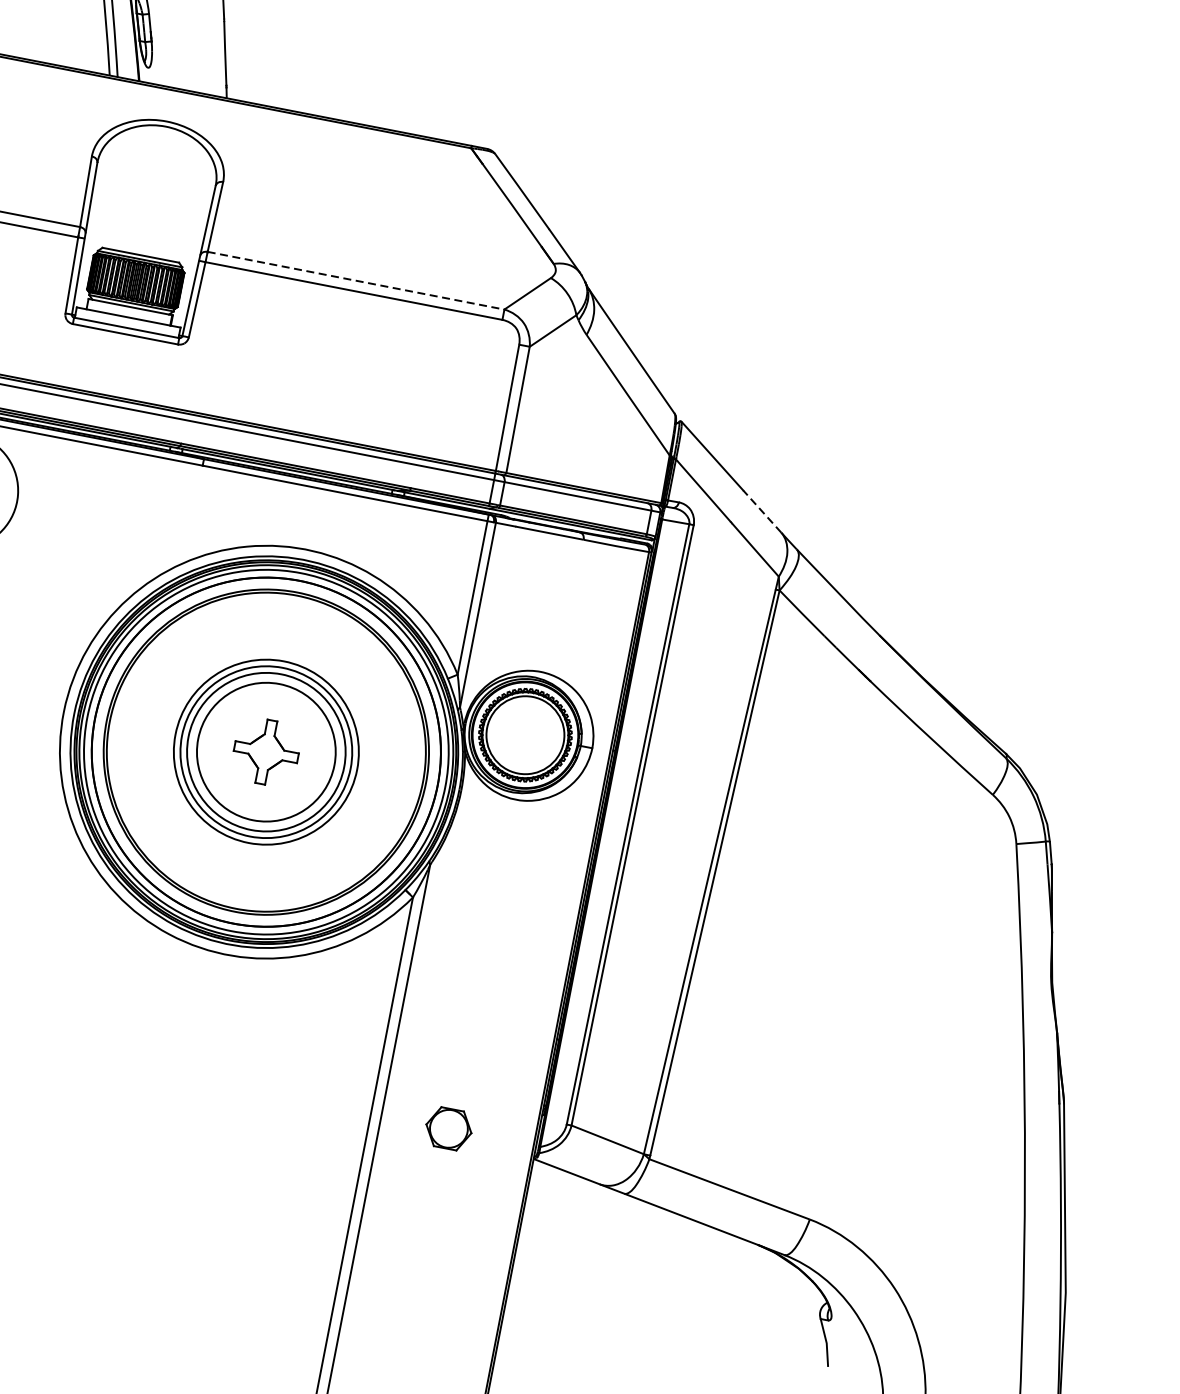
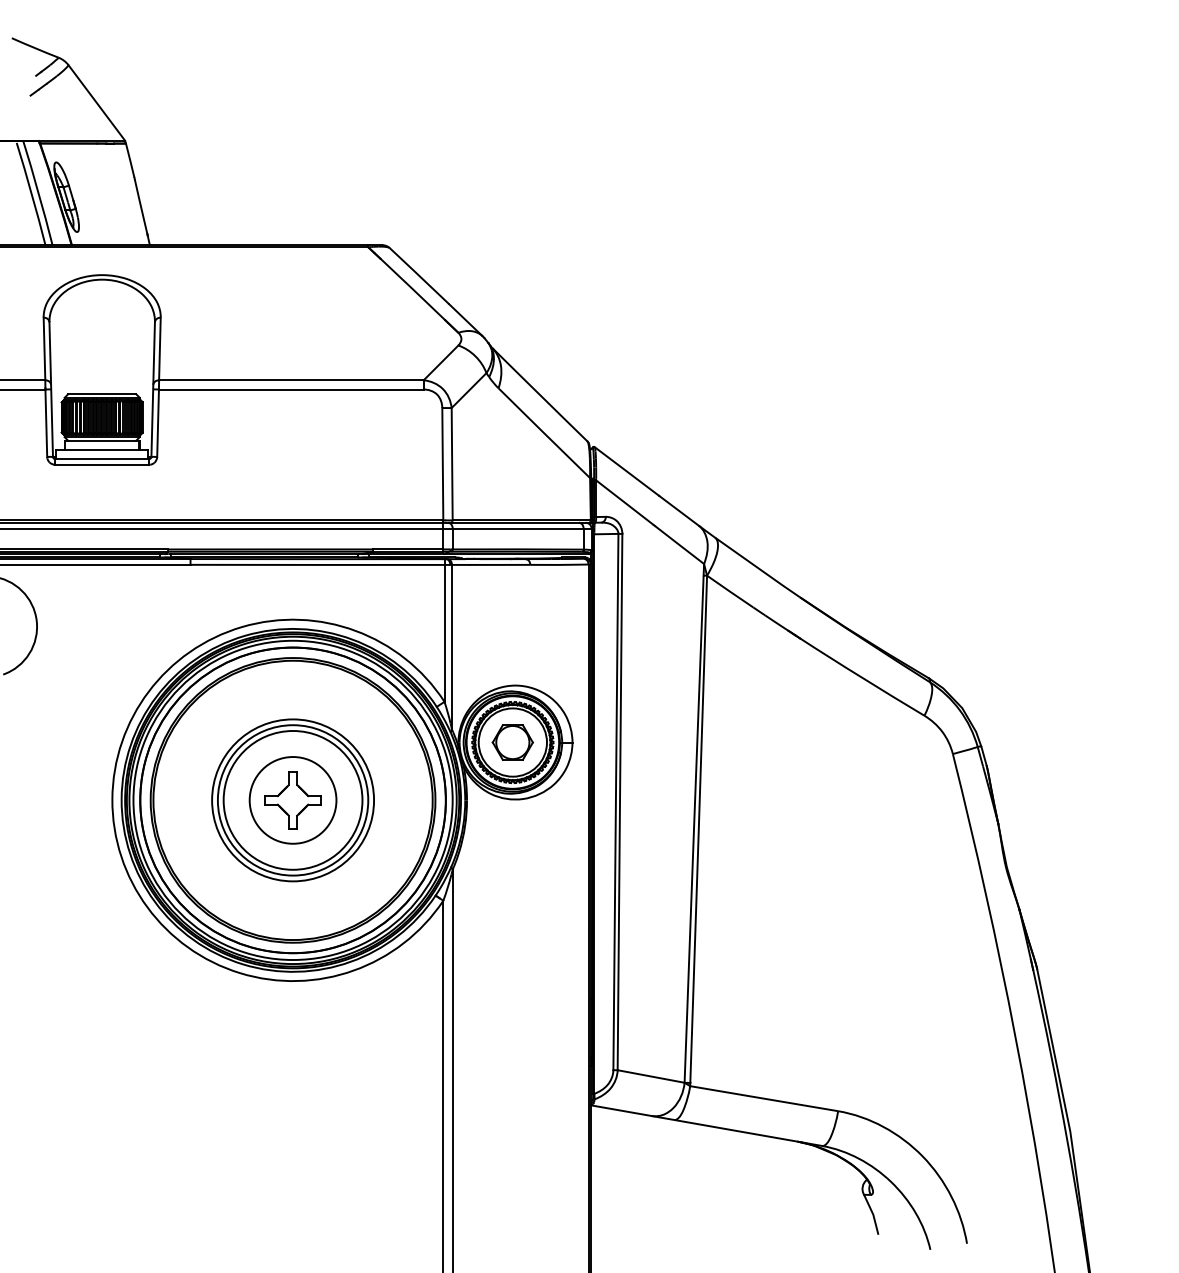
line: (356, 280) -> (291, 380), dashed -> solid
line: (762, 511) -> (679, 510), dashed -> solid
circle: (265, 752) -> (292, 800), size x0.71
part: (448, 1128) -> (512, 742), moved

